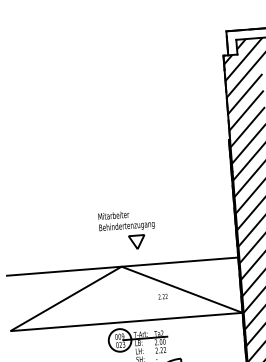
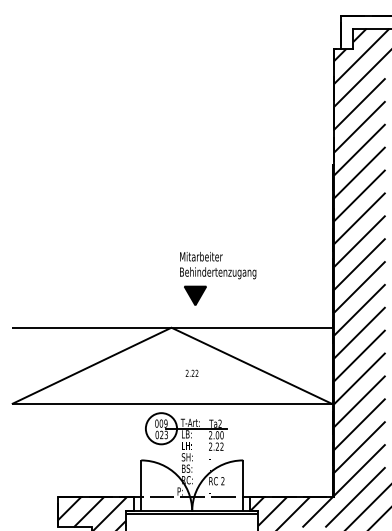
text: (126, 220) -> (218, 265), moved
fill: (137, 242) -> (195, 295), added
text: (162, 296) -> (191, 372), moved

